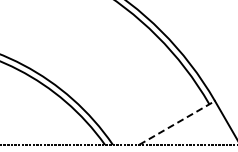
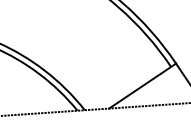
line: (177, 122) -> (142, 85), dashed -> solid

